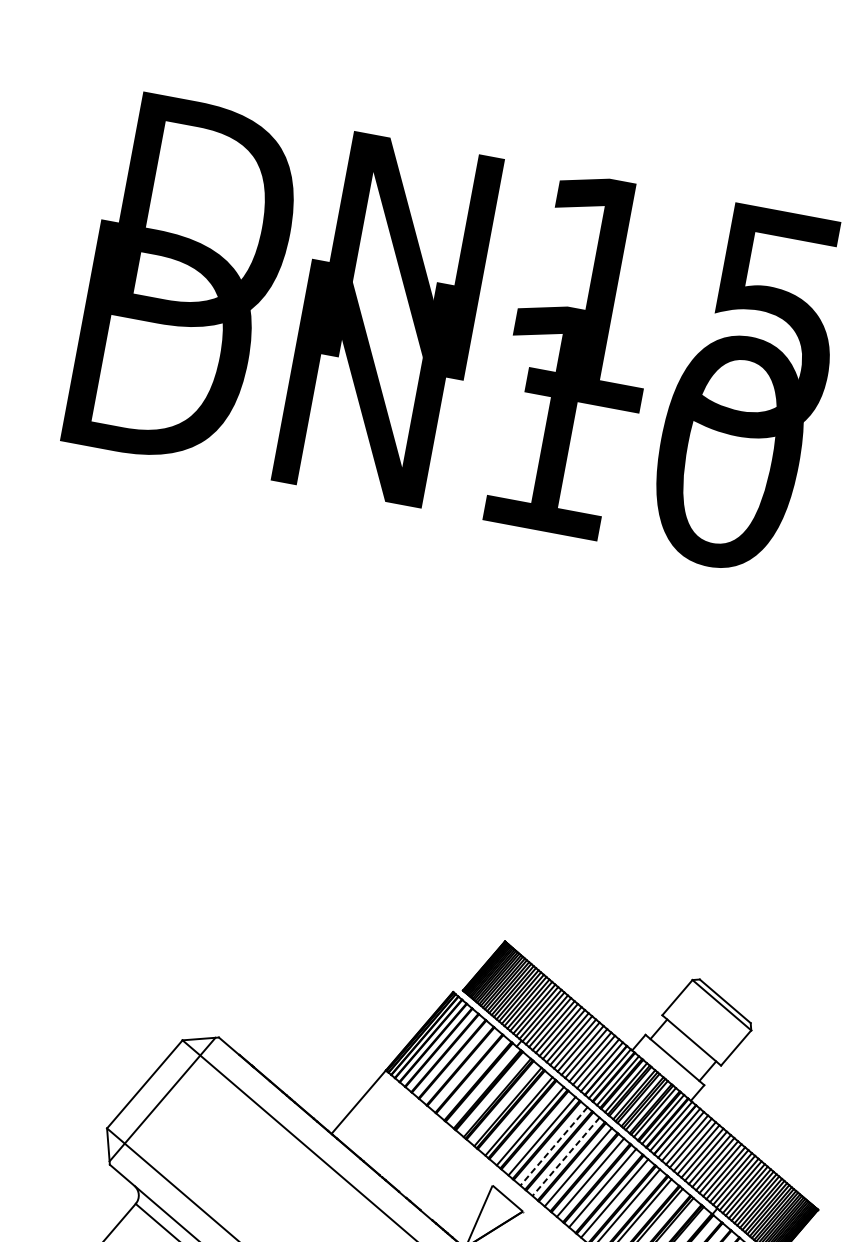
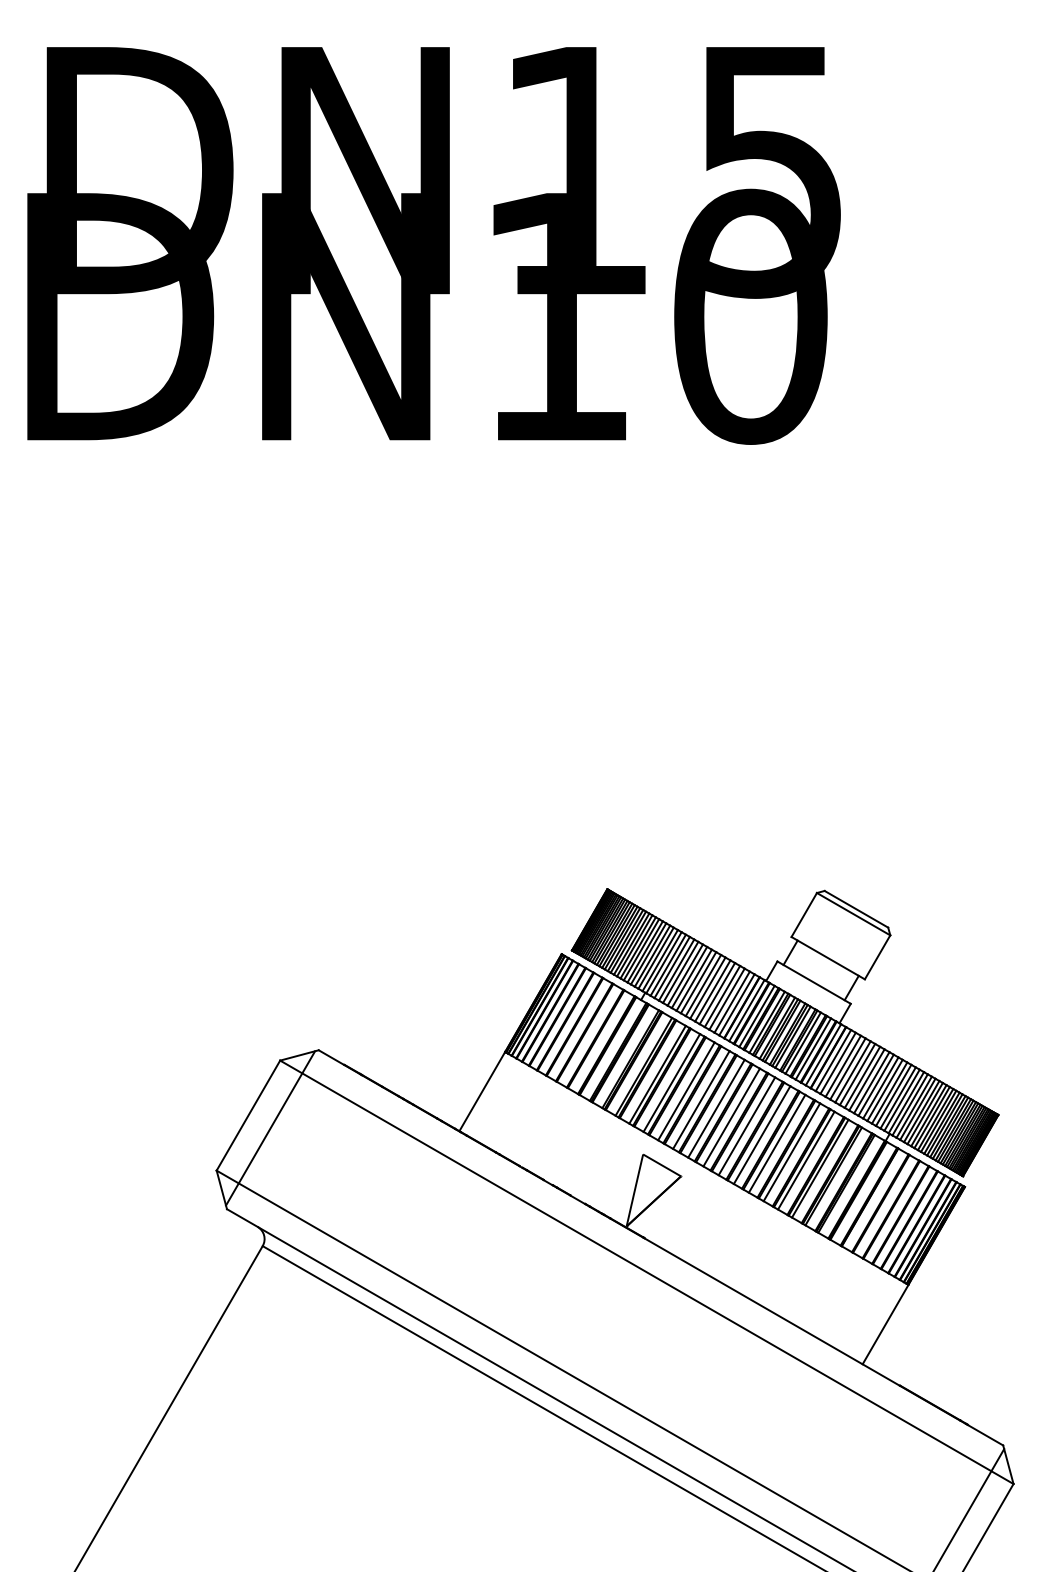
line: (554, 1146) -> (701, 1100), dashed -> solid
line: (566, 1157) -> (716, 1109), dashed -> solid

